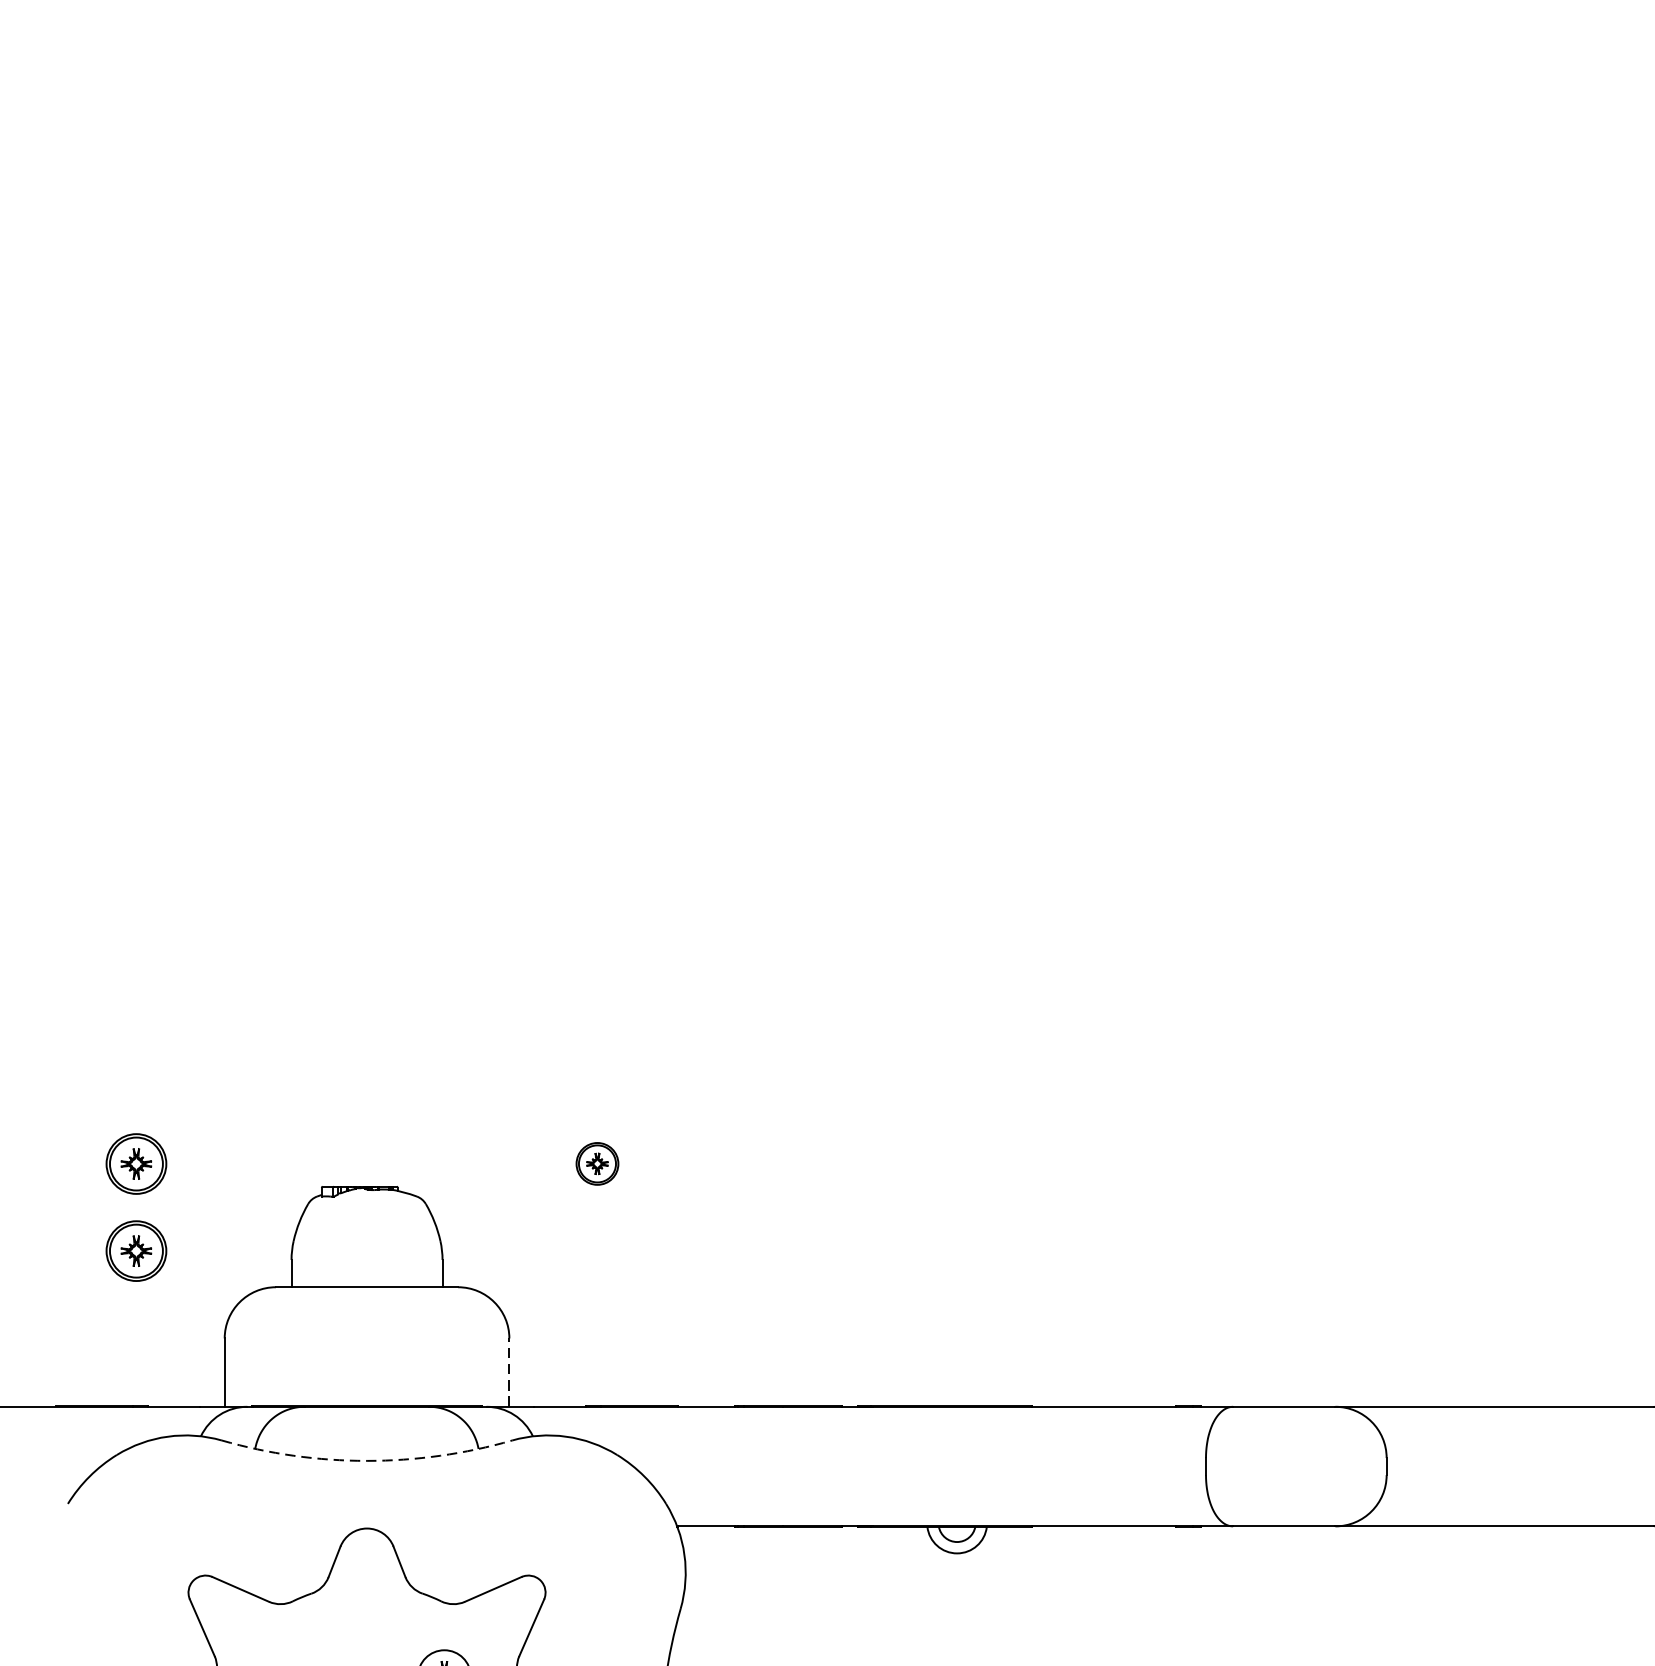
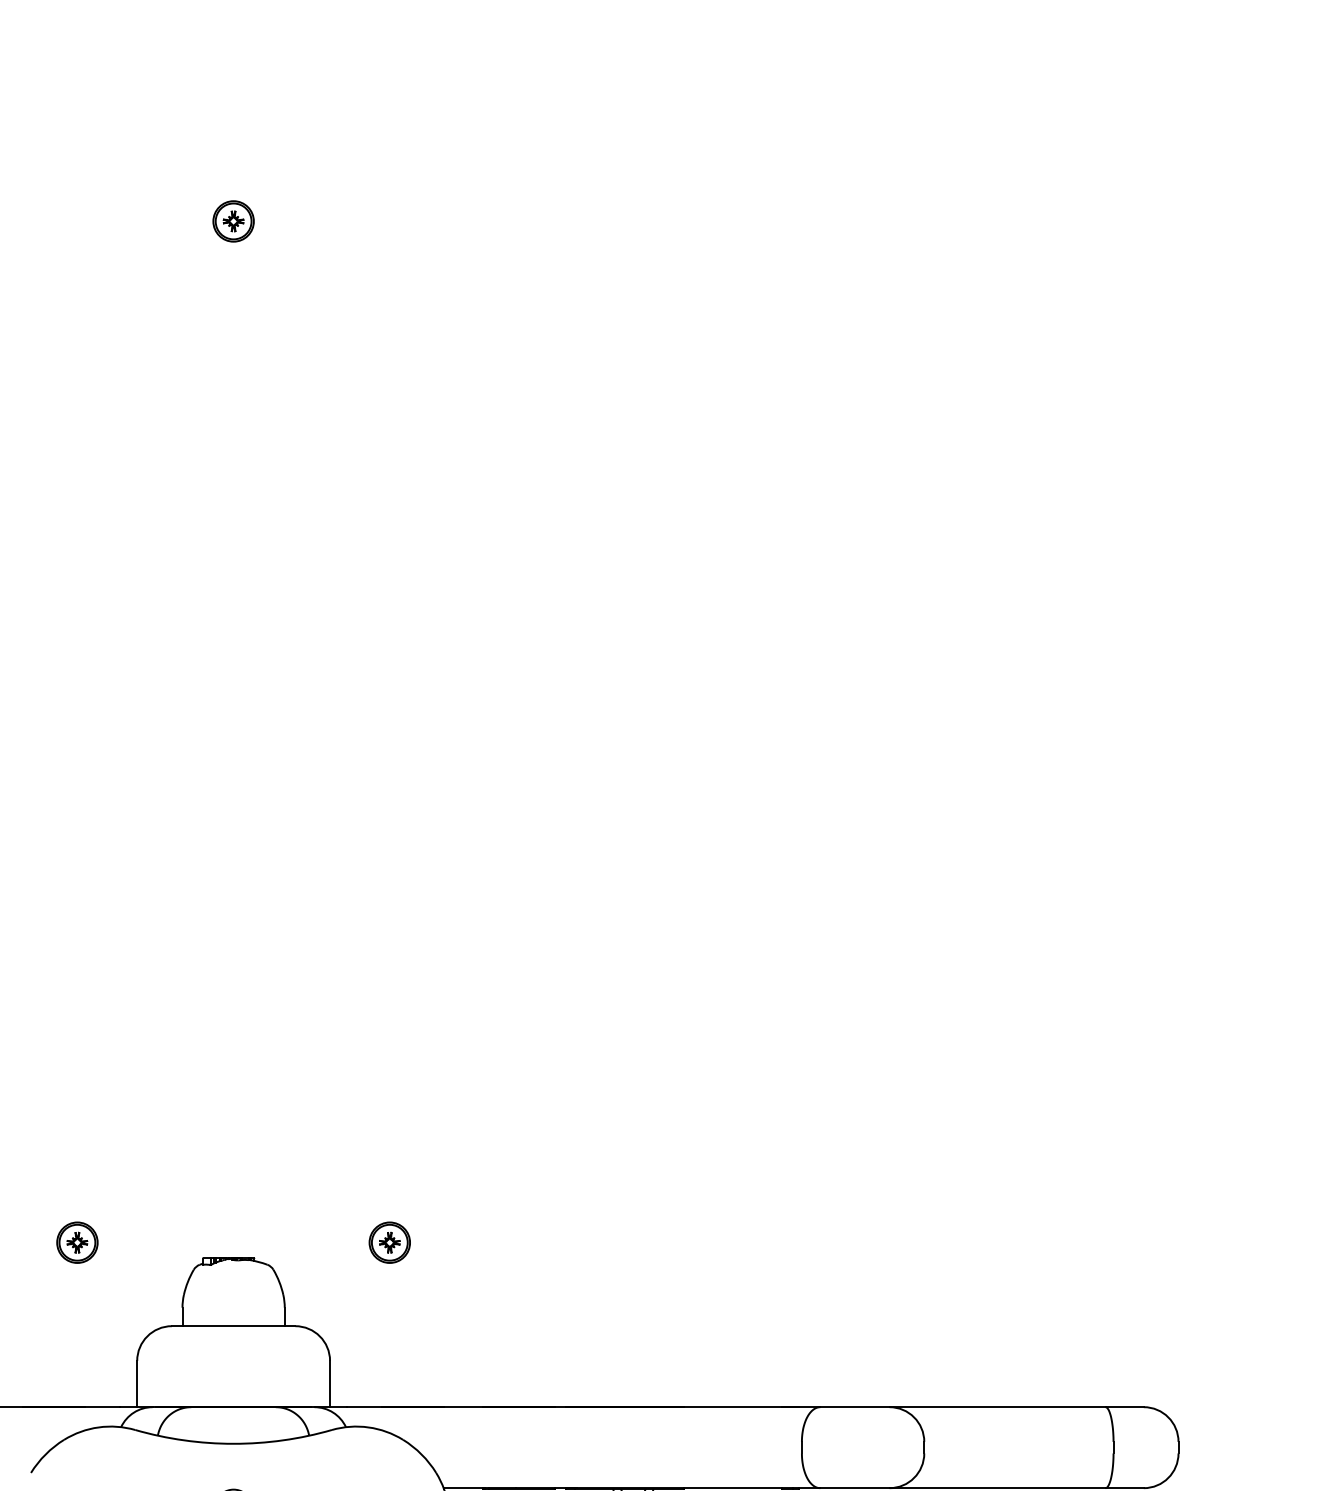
part: (597, 1163) -> (389, 1242), size x1.43
part: (136, 1250) -> (77, 1301), removed
line: (510, 1371) -> (330, 1383), dashed -> solid
arc: (366, 1460) -> (233, 1443), dashed -> solid

